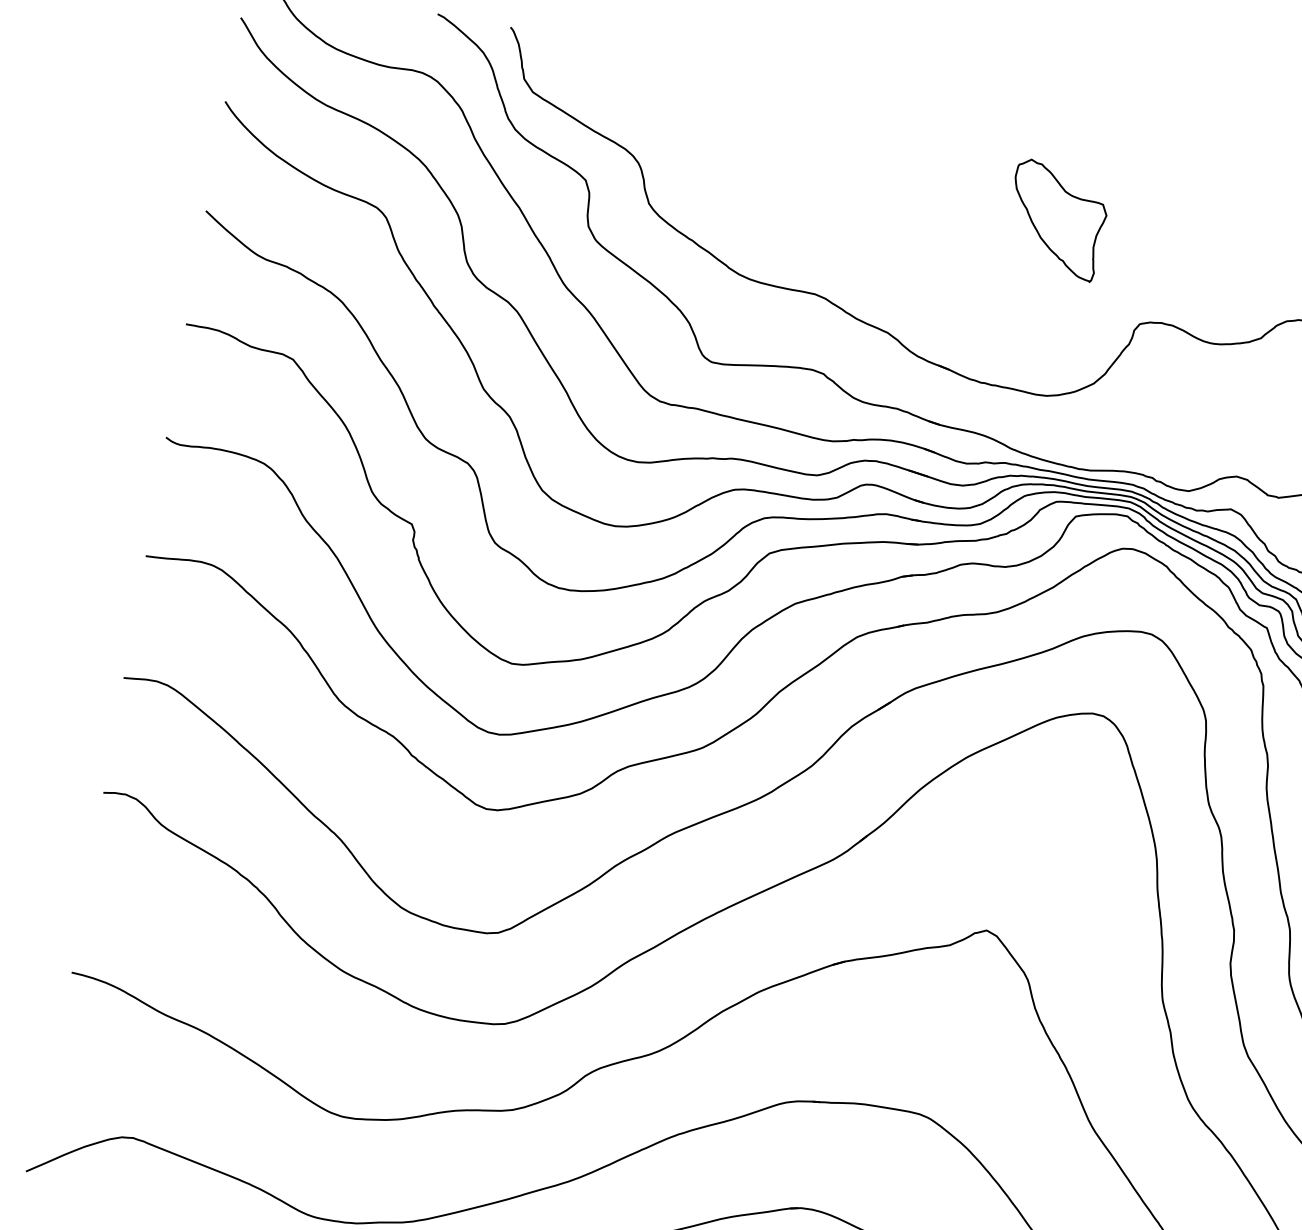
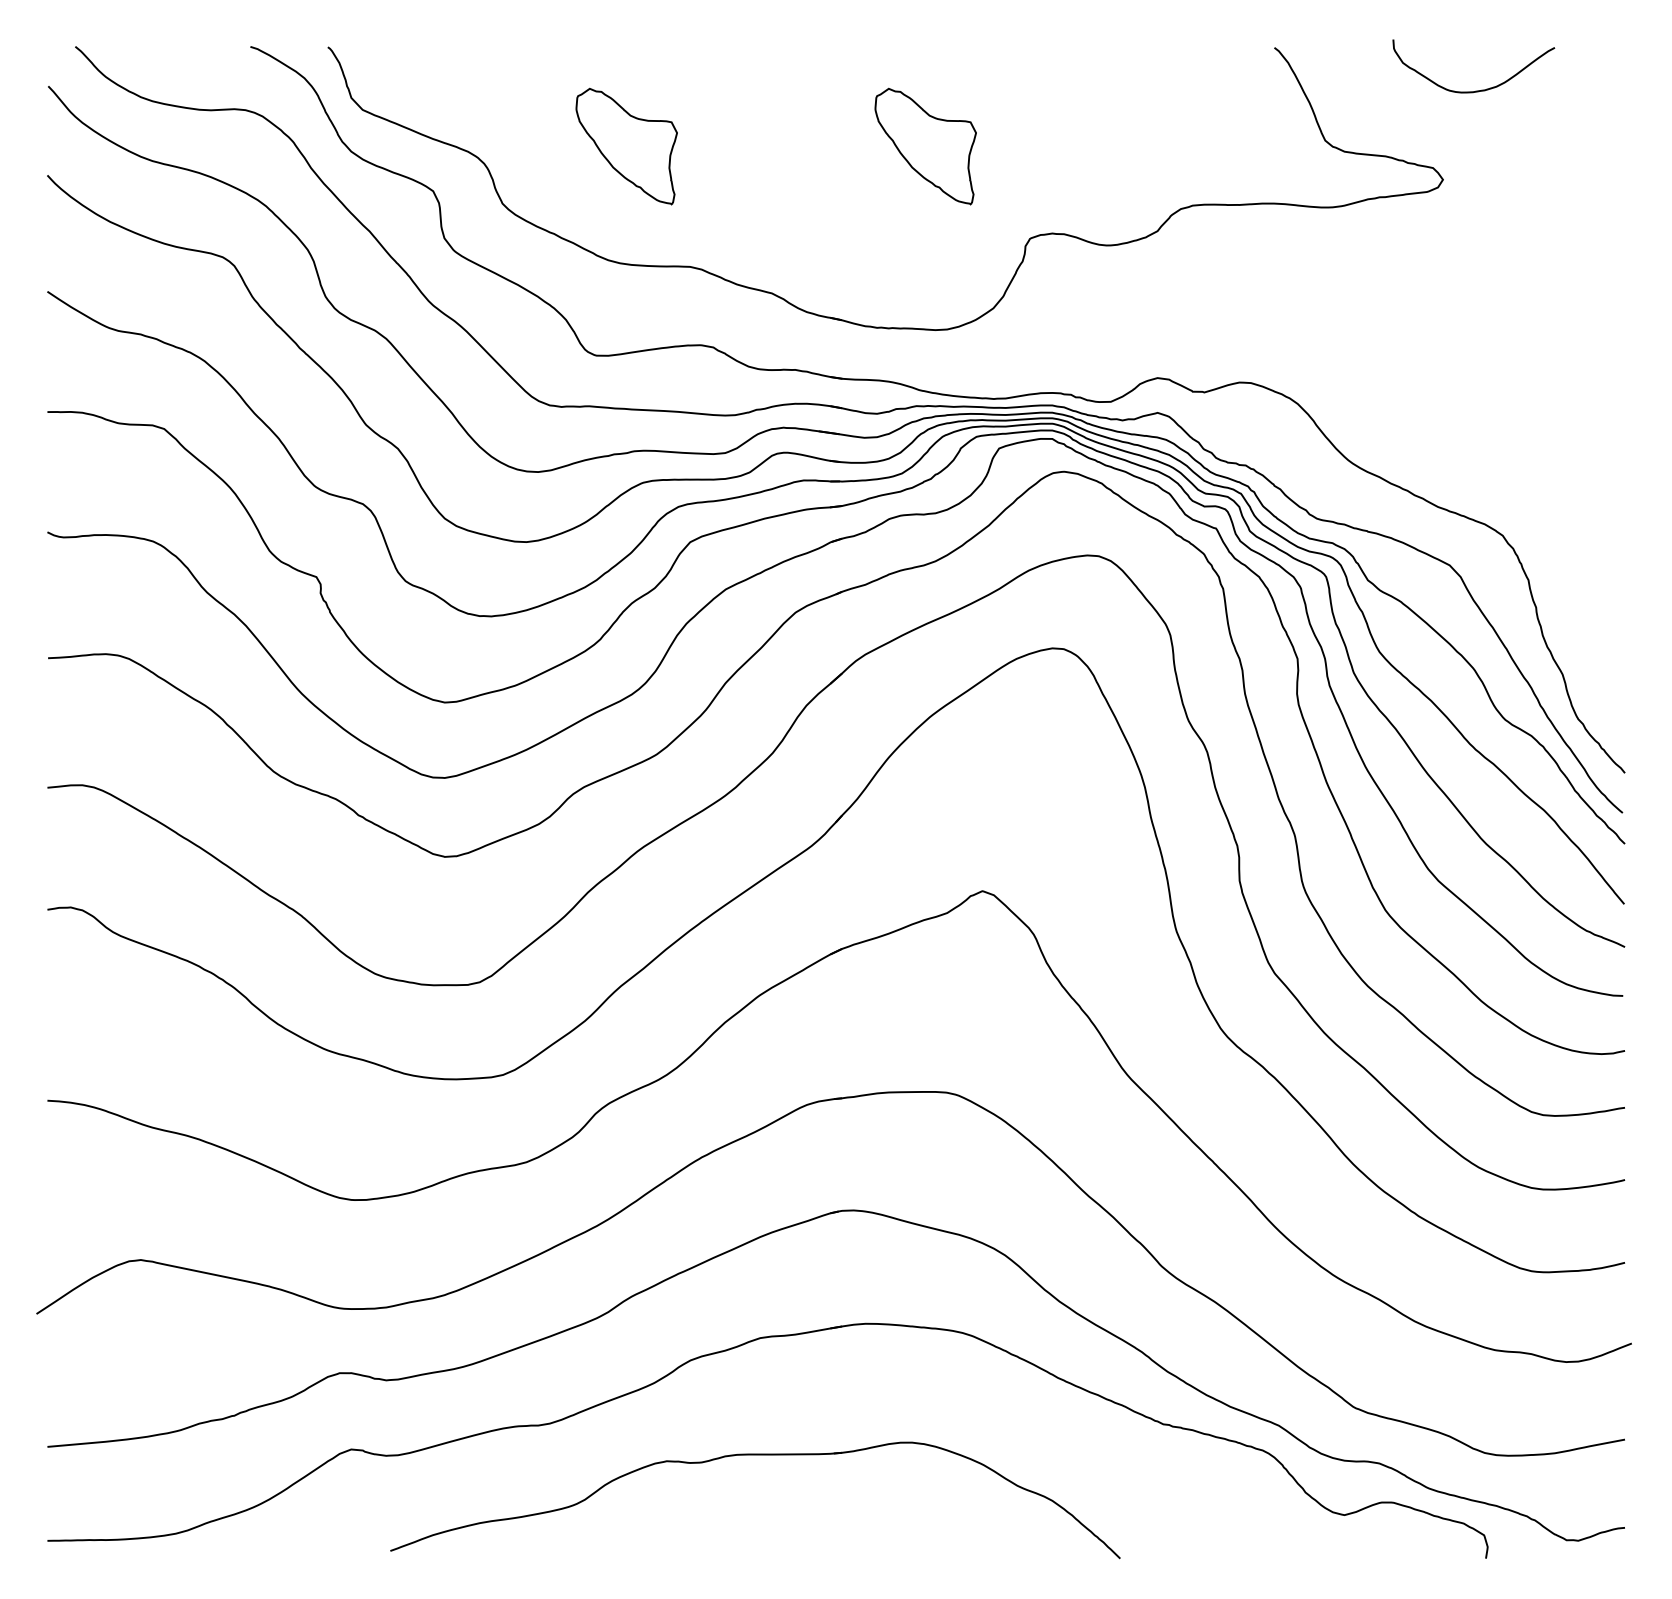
part: (775, 170) -> (626, 146), added

